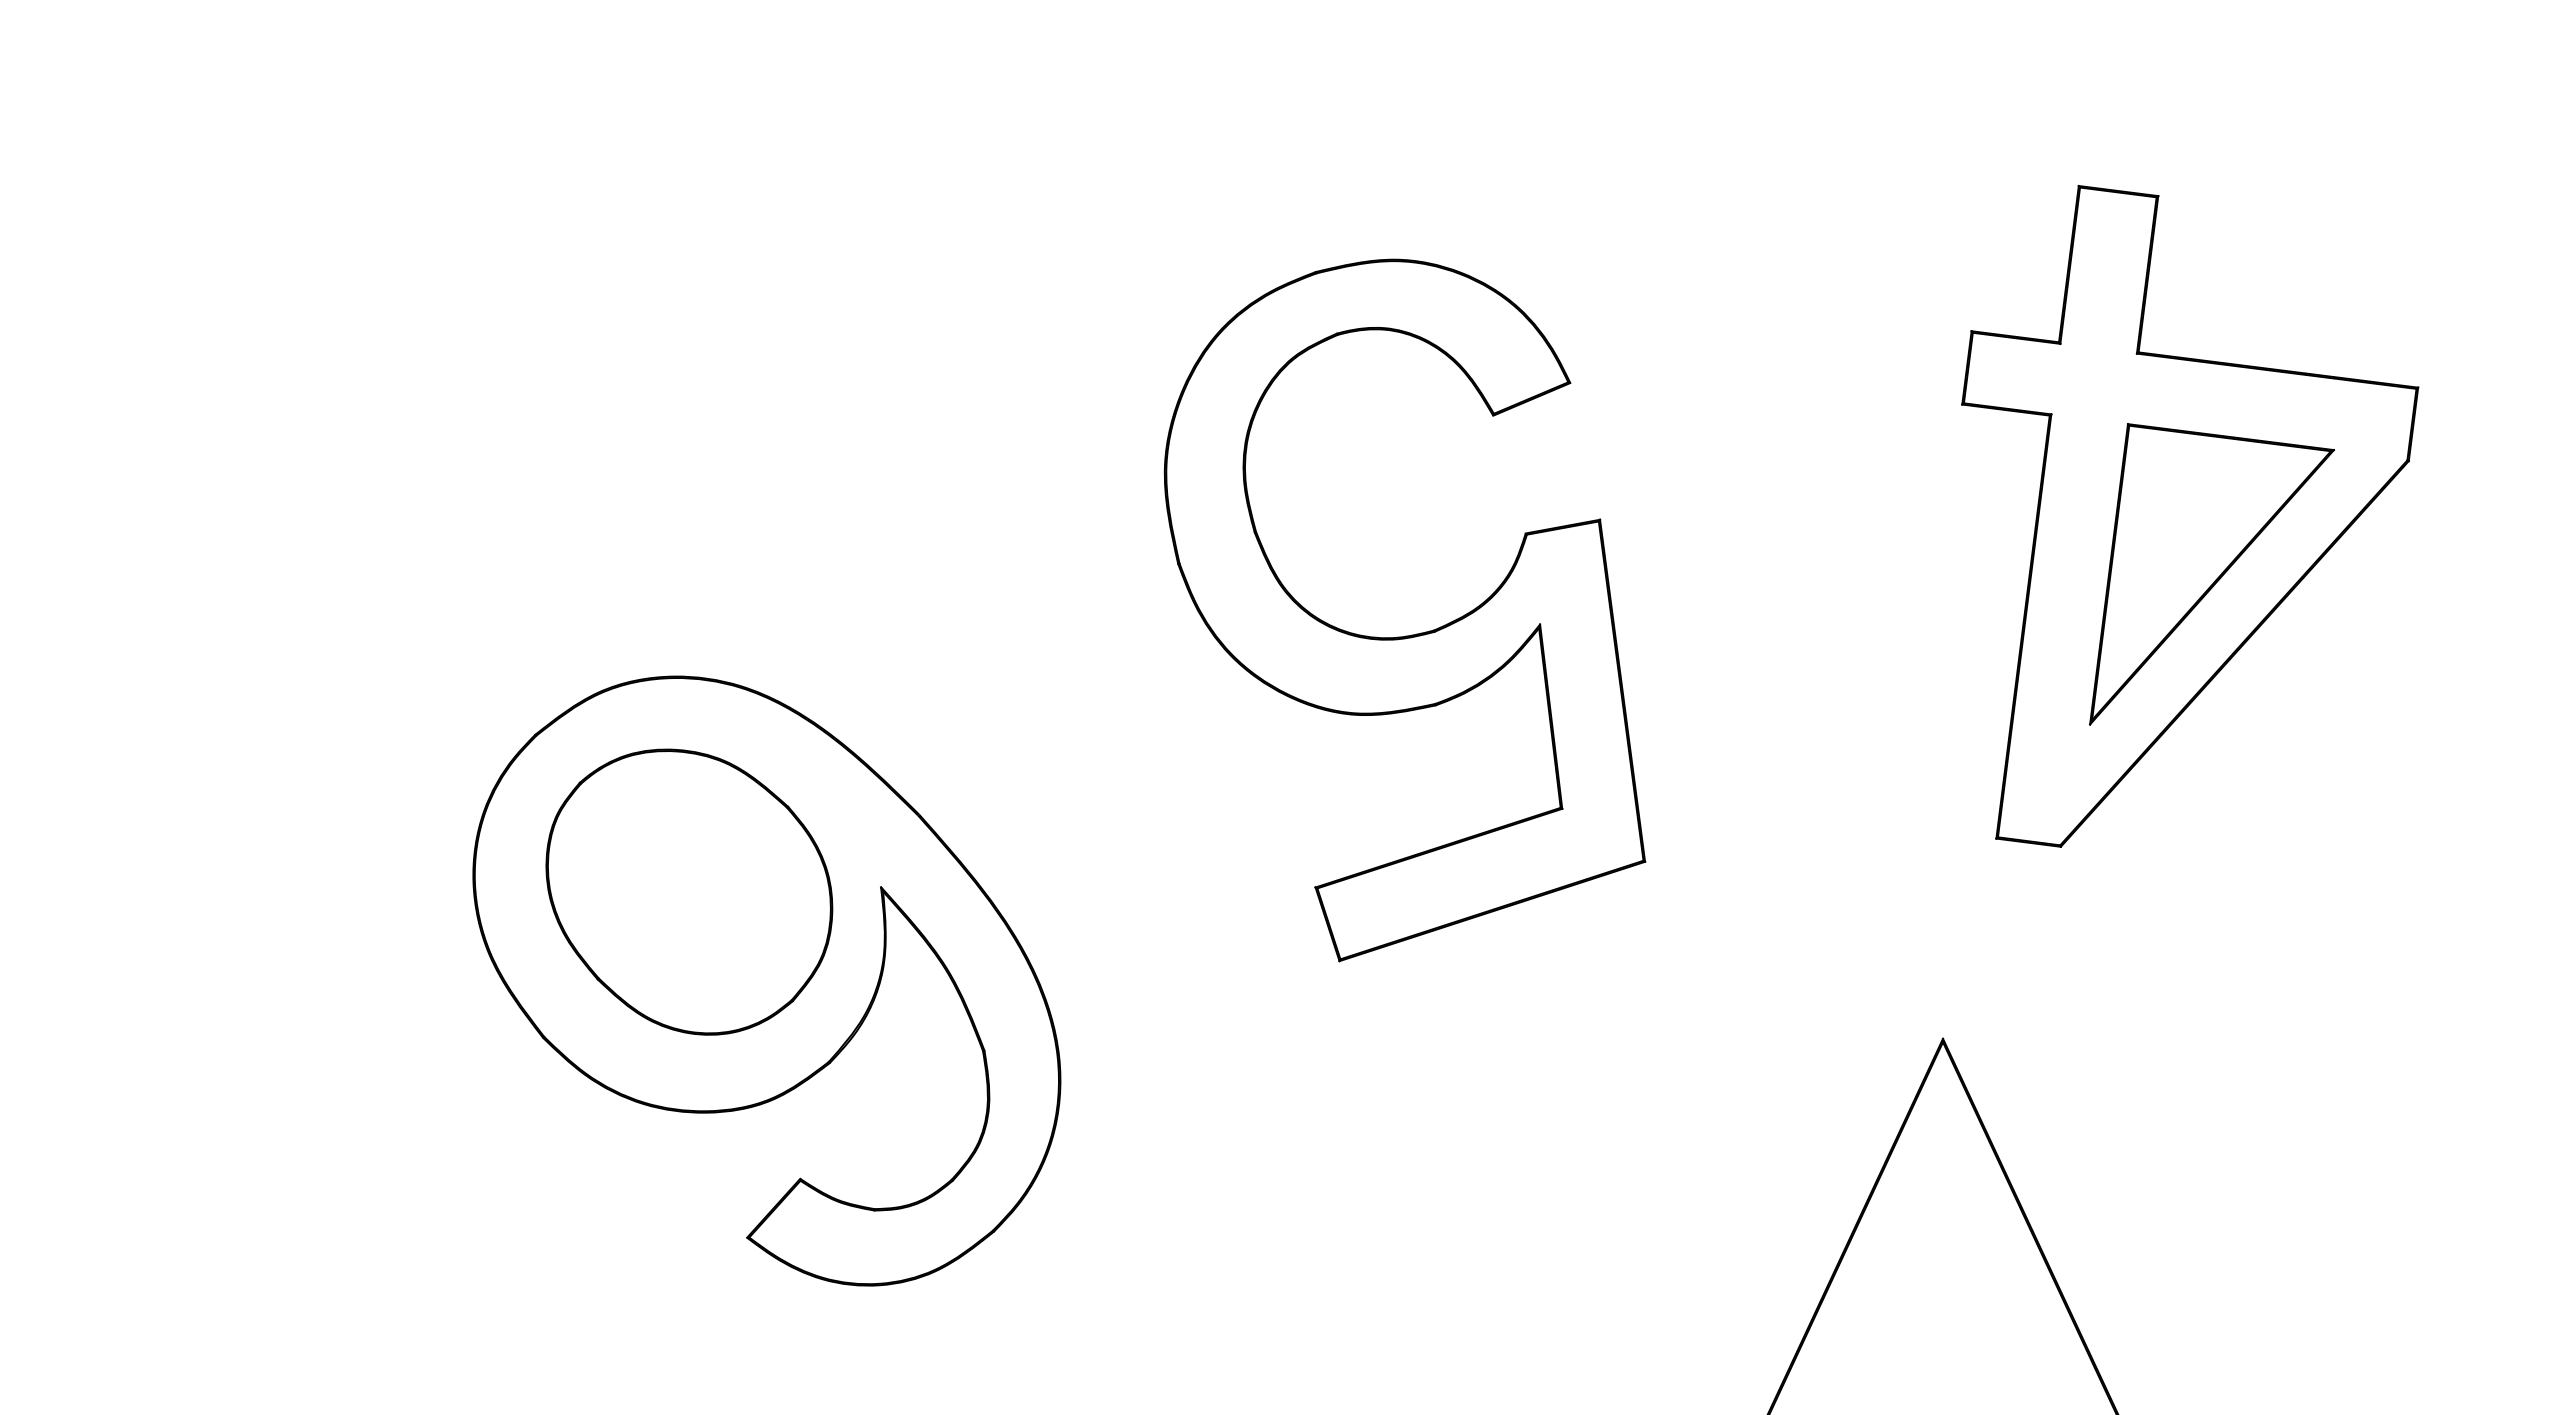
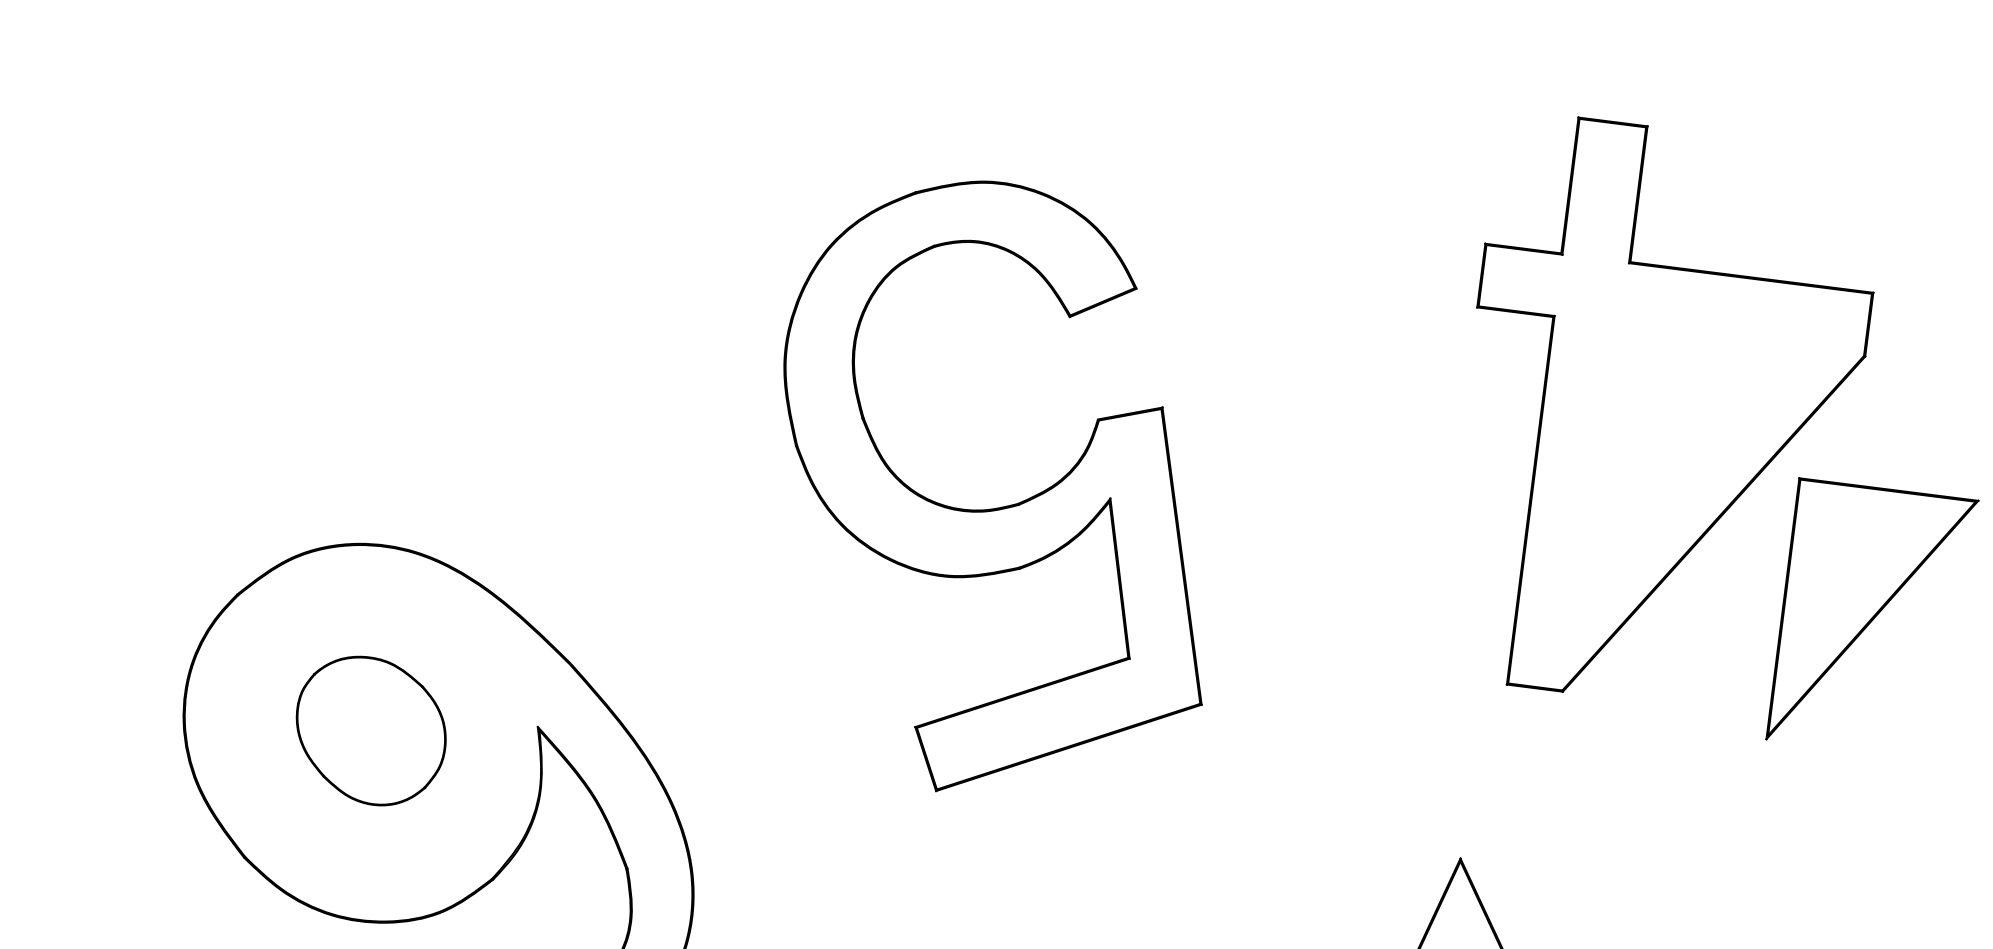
part: (2211, 574) -> (1871, 608), moved
part: (689, 891) -> (371, 730), size x0.6

